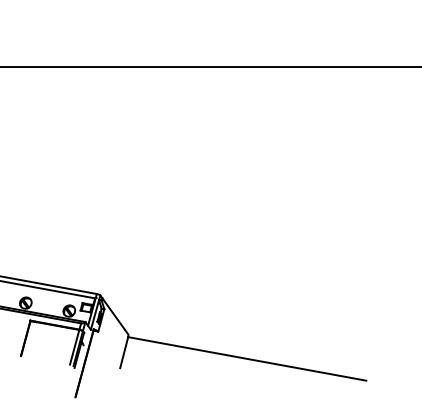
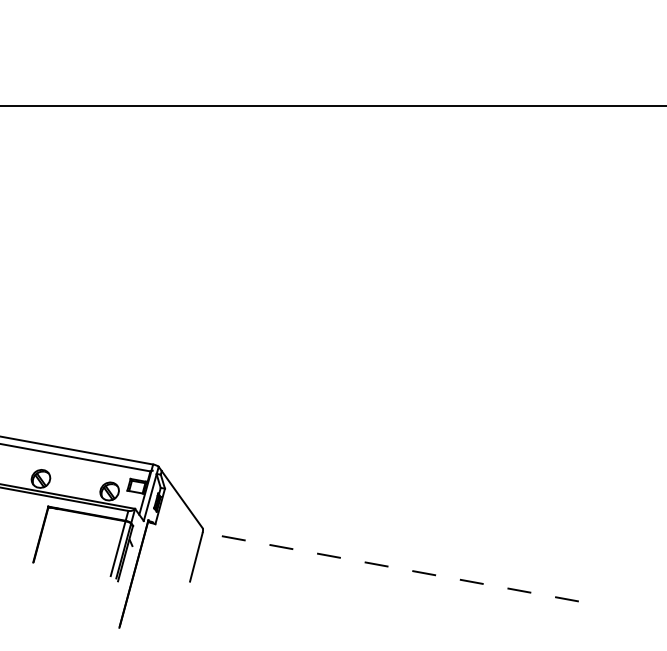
line: (246, 358) -> (389, 566), solid -> dashed

